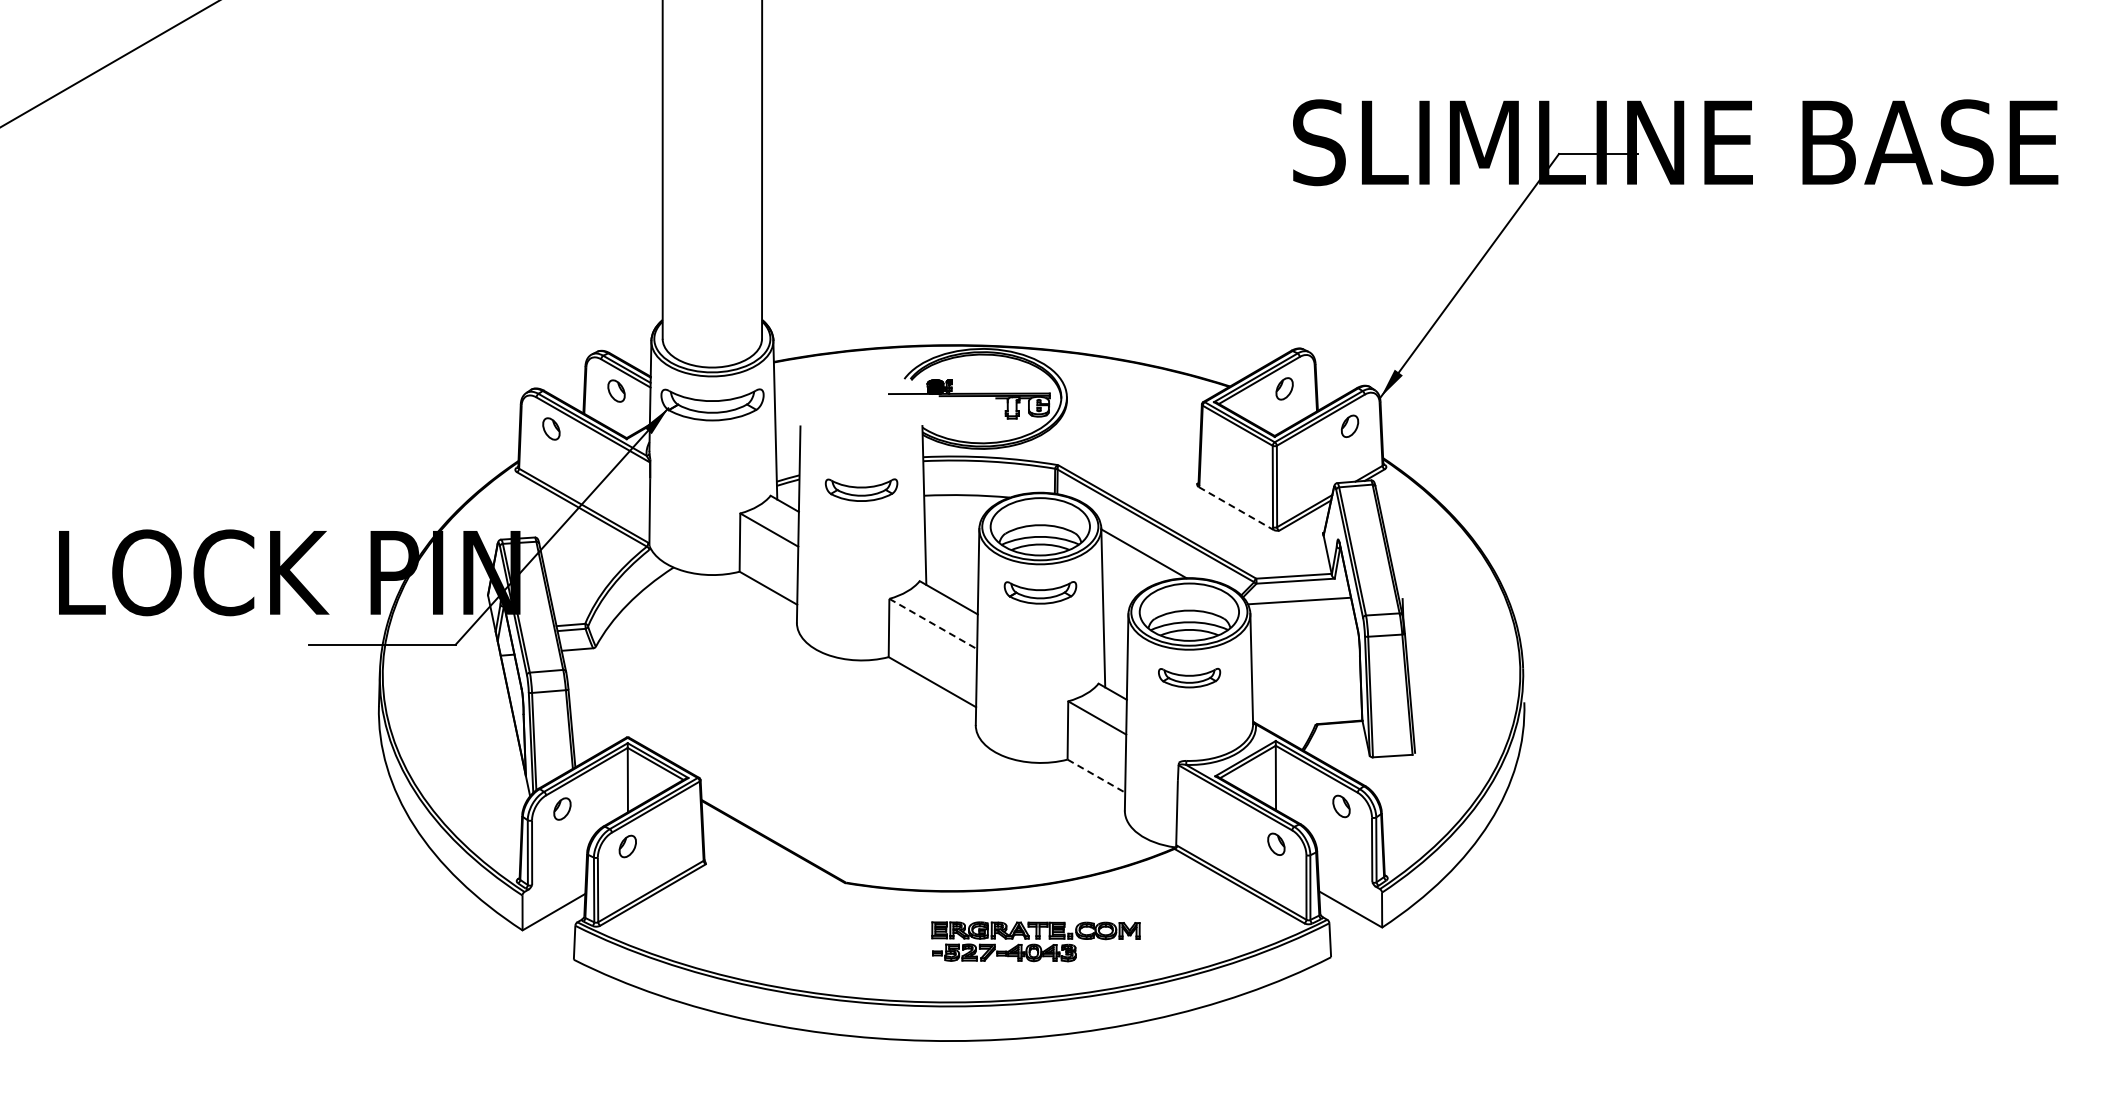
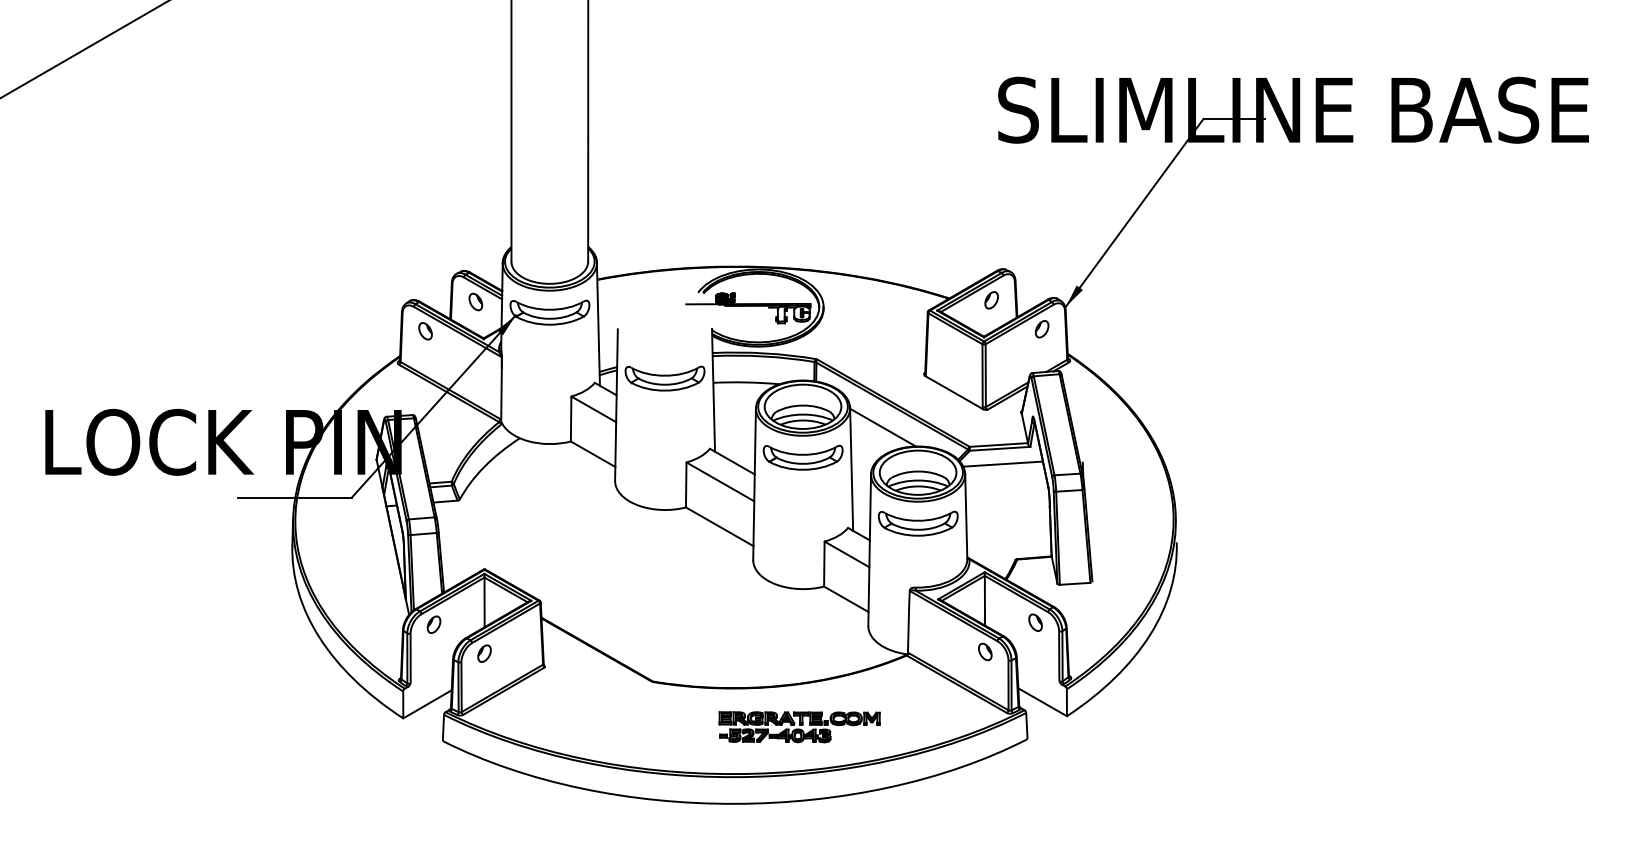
part: (861, 489) -> (664, 378), size x1.43
line: (1236, 508) -> (954, 392), dashed -> solid
part: (1040, 592) -> (803, 457), size x1.43
line: (933, 624) -> (720, 482), dashed -> solid
part: (1189, 677) -> (918, 523), size x1.67
line: (1096, 776) -> (846, 599), dashed -> solid

